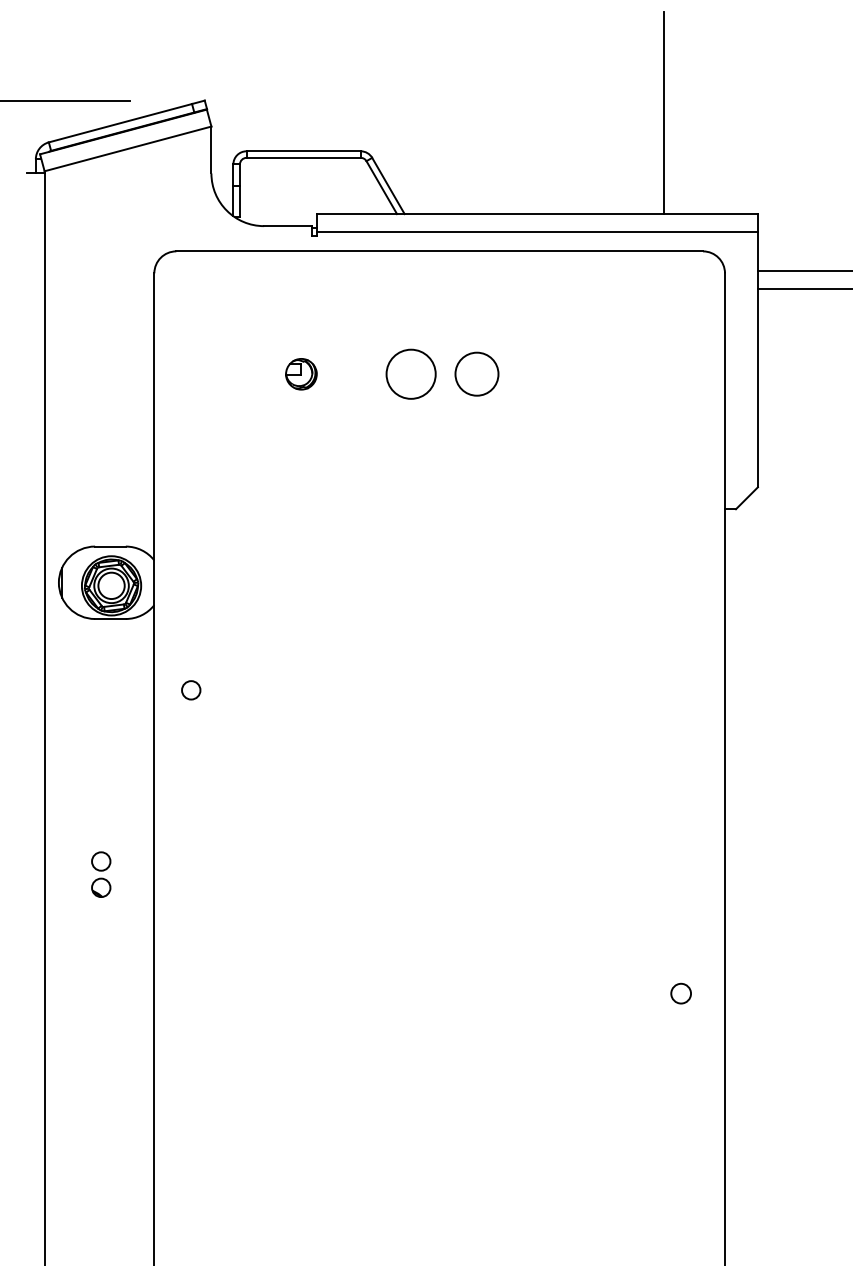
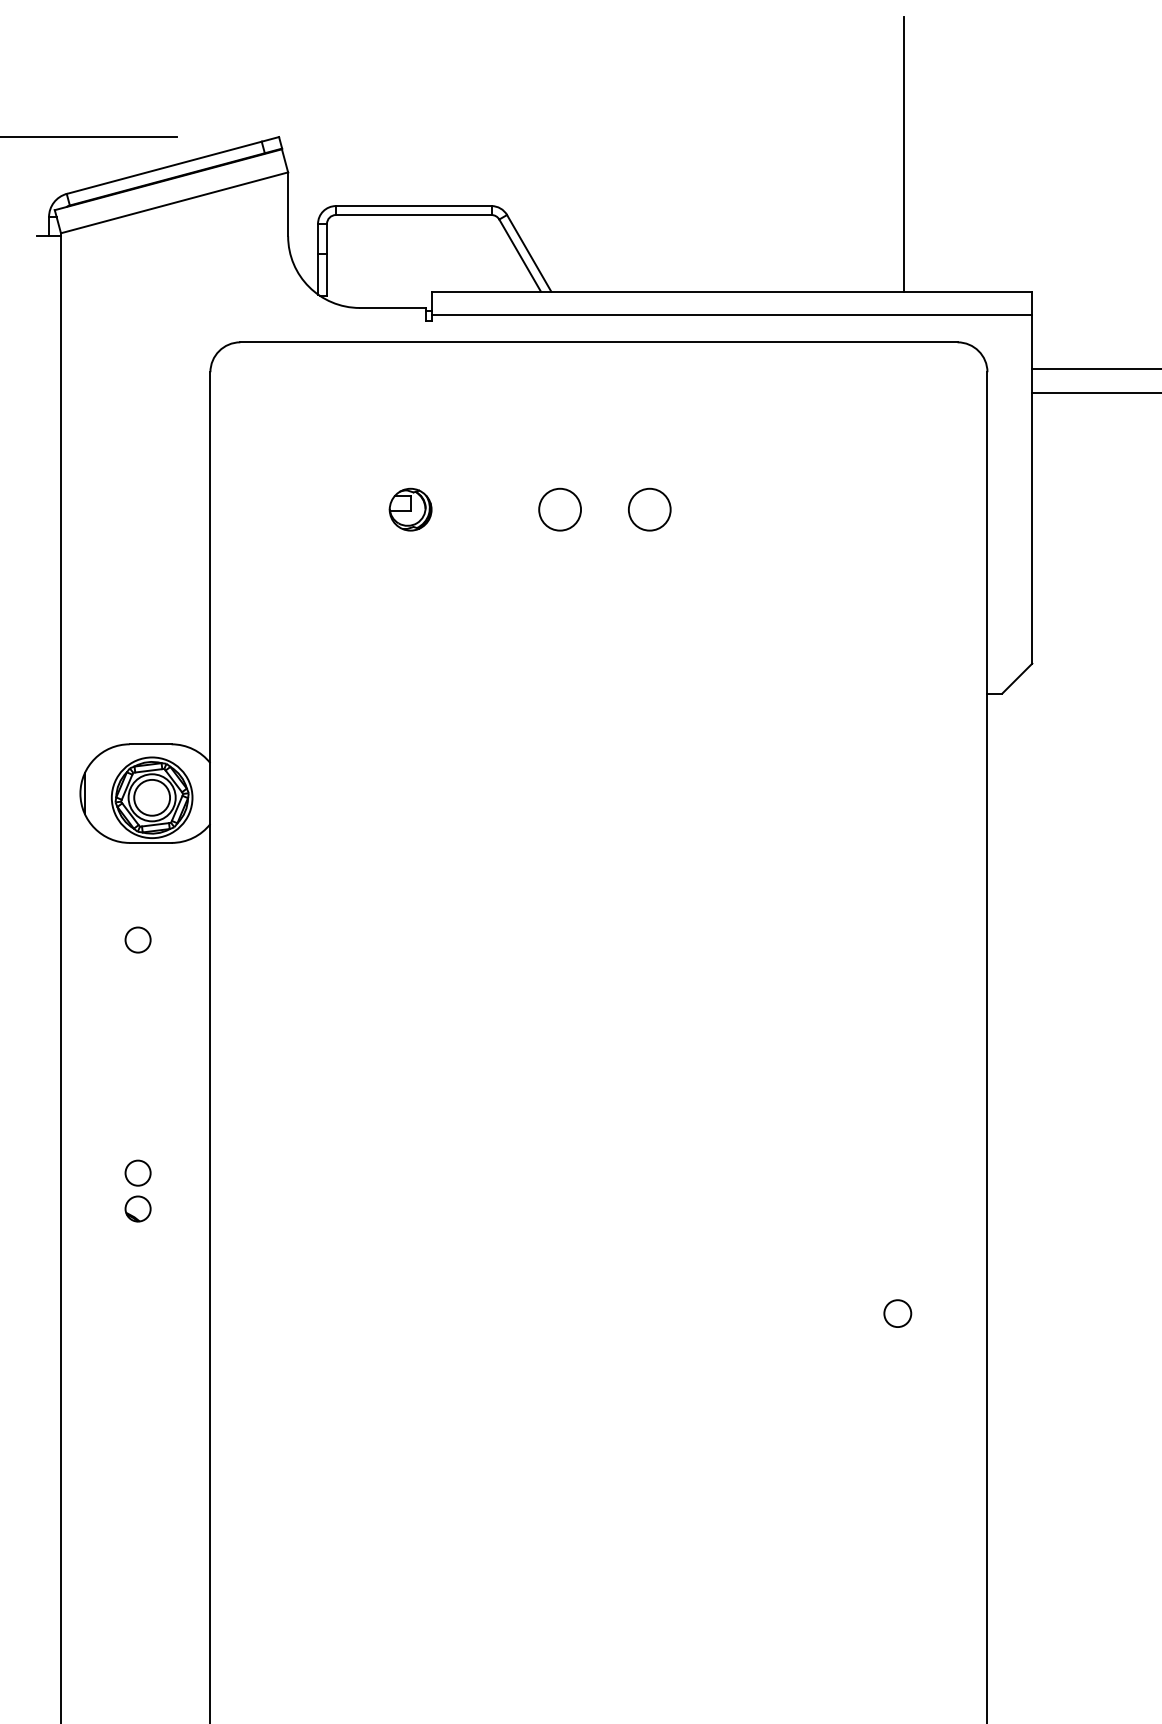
circle: (410, 373) -> (559, 508), size x0.62
circle: (476, 374) -> (649, 510), size x0.71
circle: (191, 690) -> (138, 940), moved
circle: (680, 993) -> (896, 1313), moved

